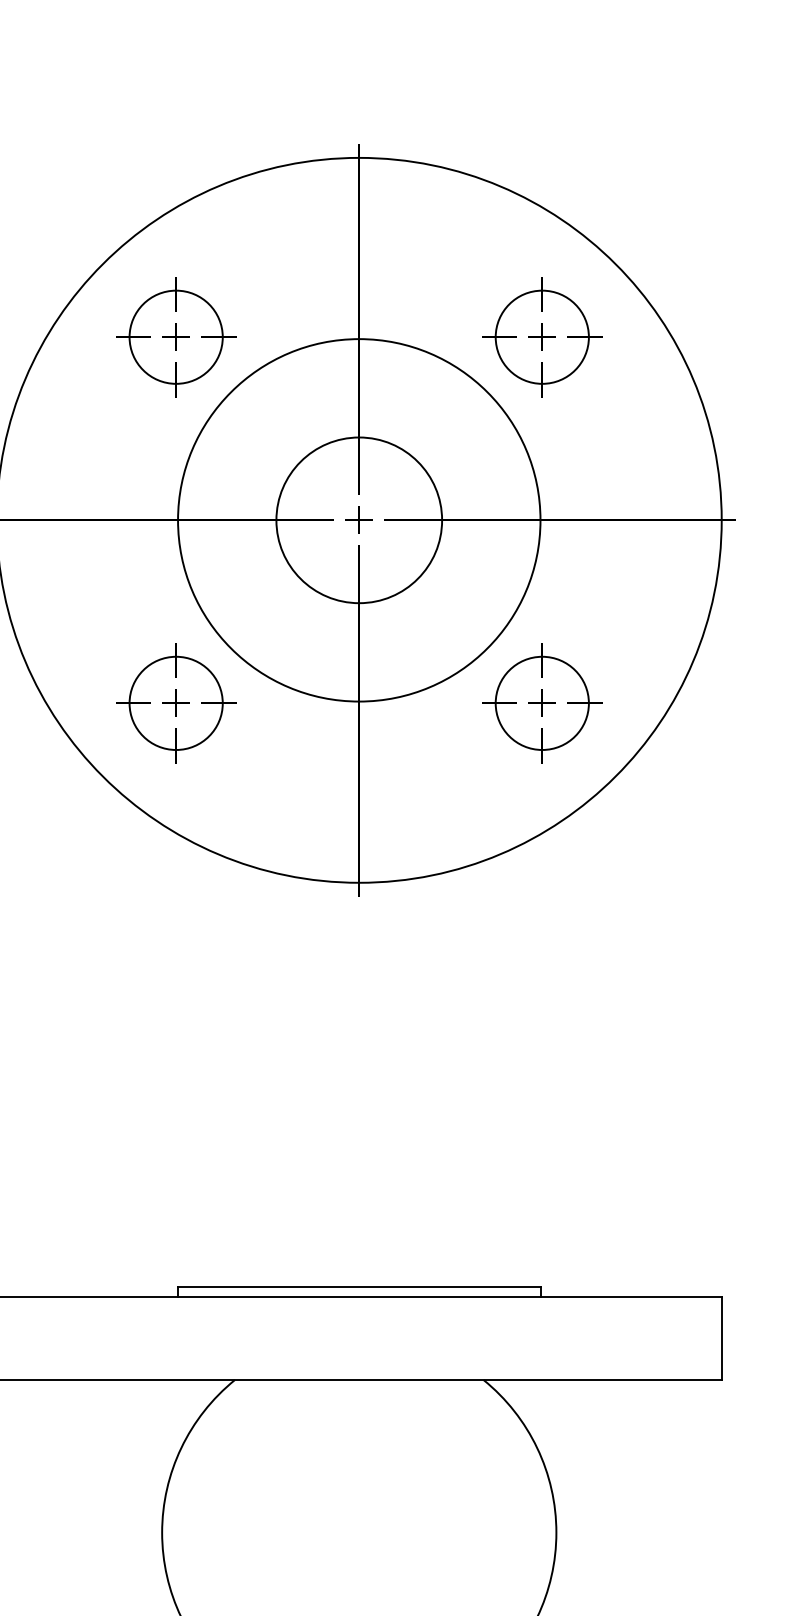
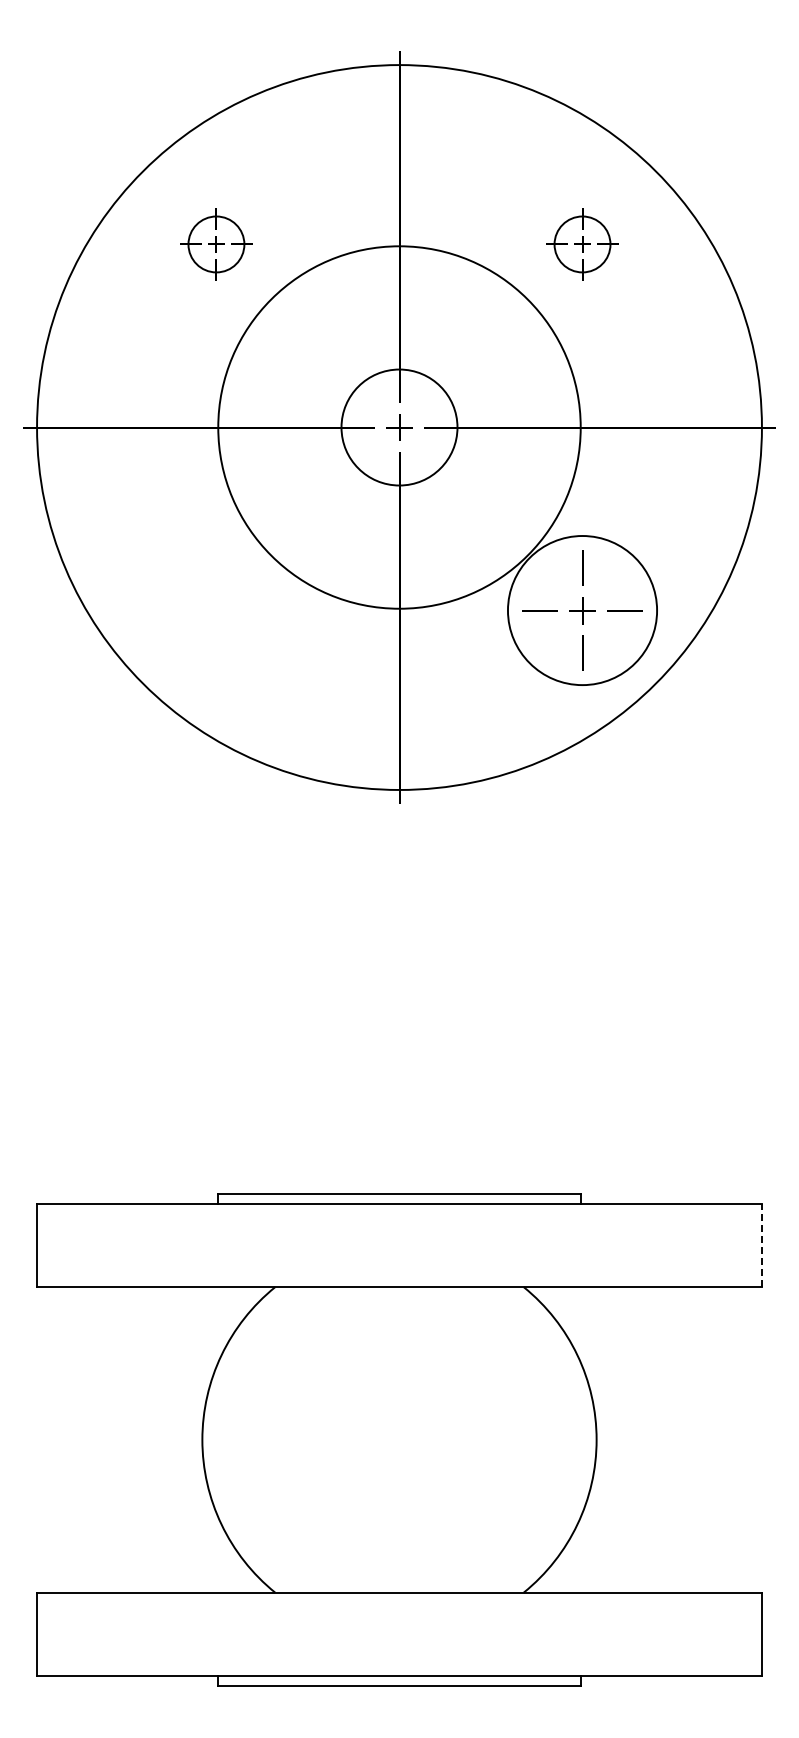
part: (176, 337) -> (216, 244), size x0.6
part: (542, 337) -> (582, 244), size x0.6
circle: (359, 520) -> (399, 427), size x0.7
part: (176, 703) -> (216, 610), removed
circle: (542, 703) -> (582, 610), size x1.6
line: (721, 1338) -> (761, 1245), solid -> dashed

